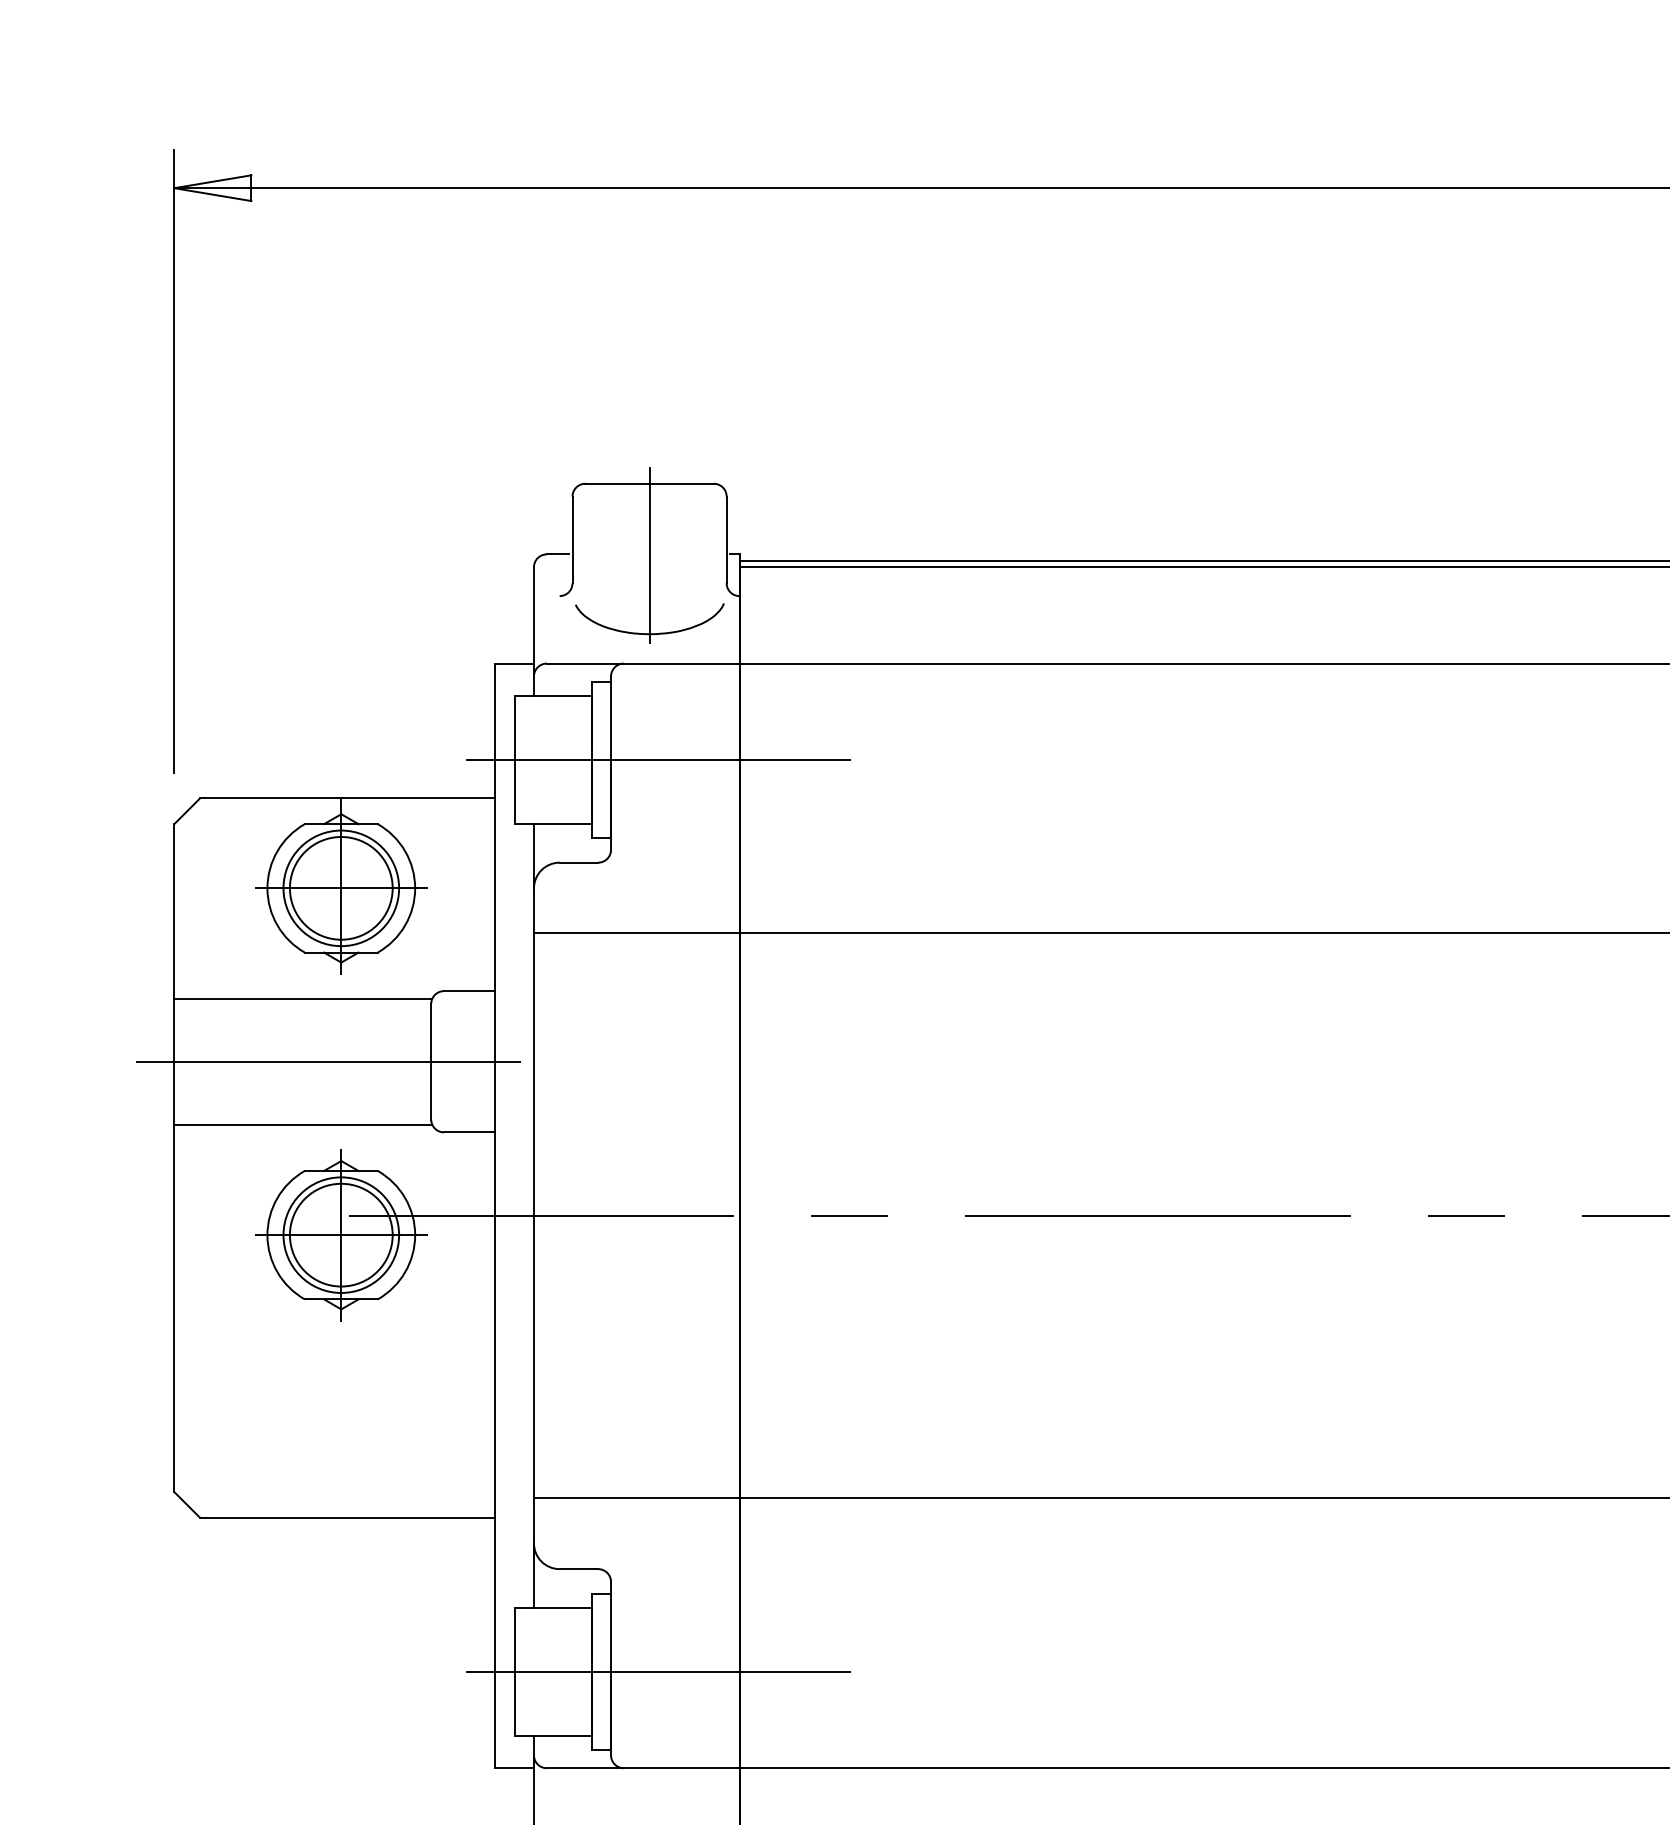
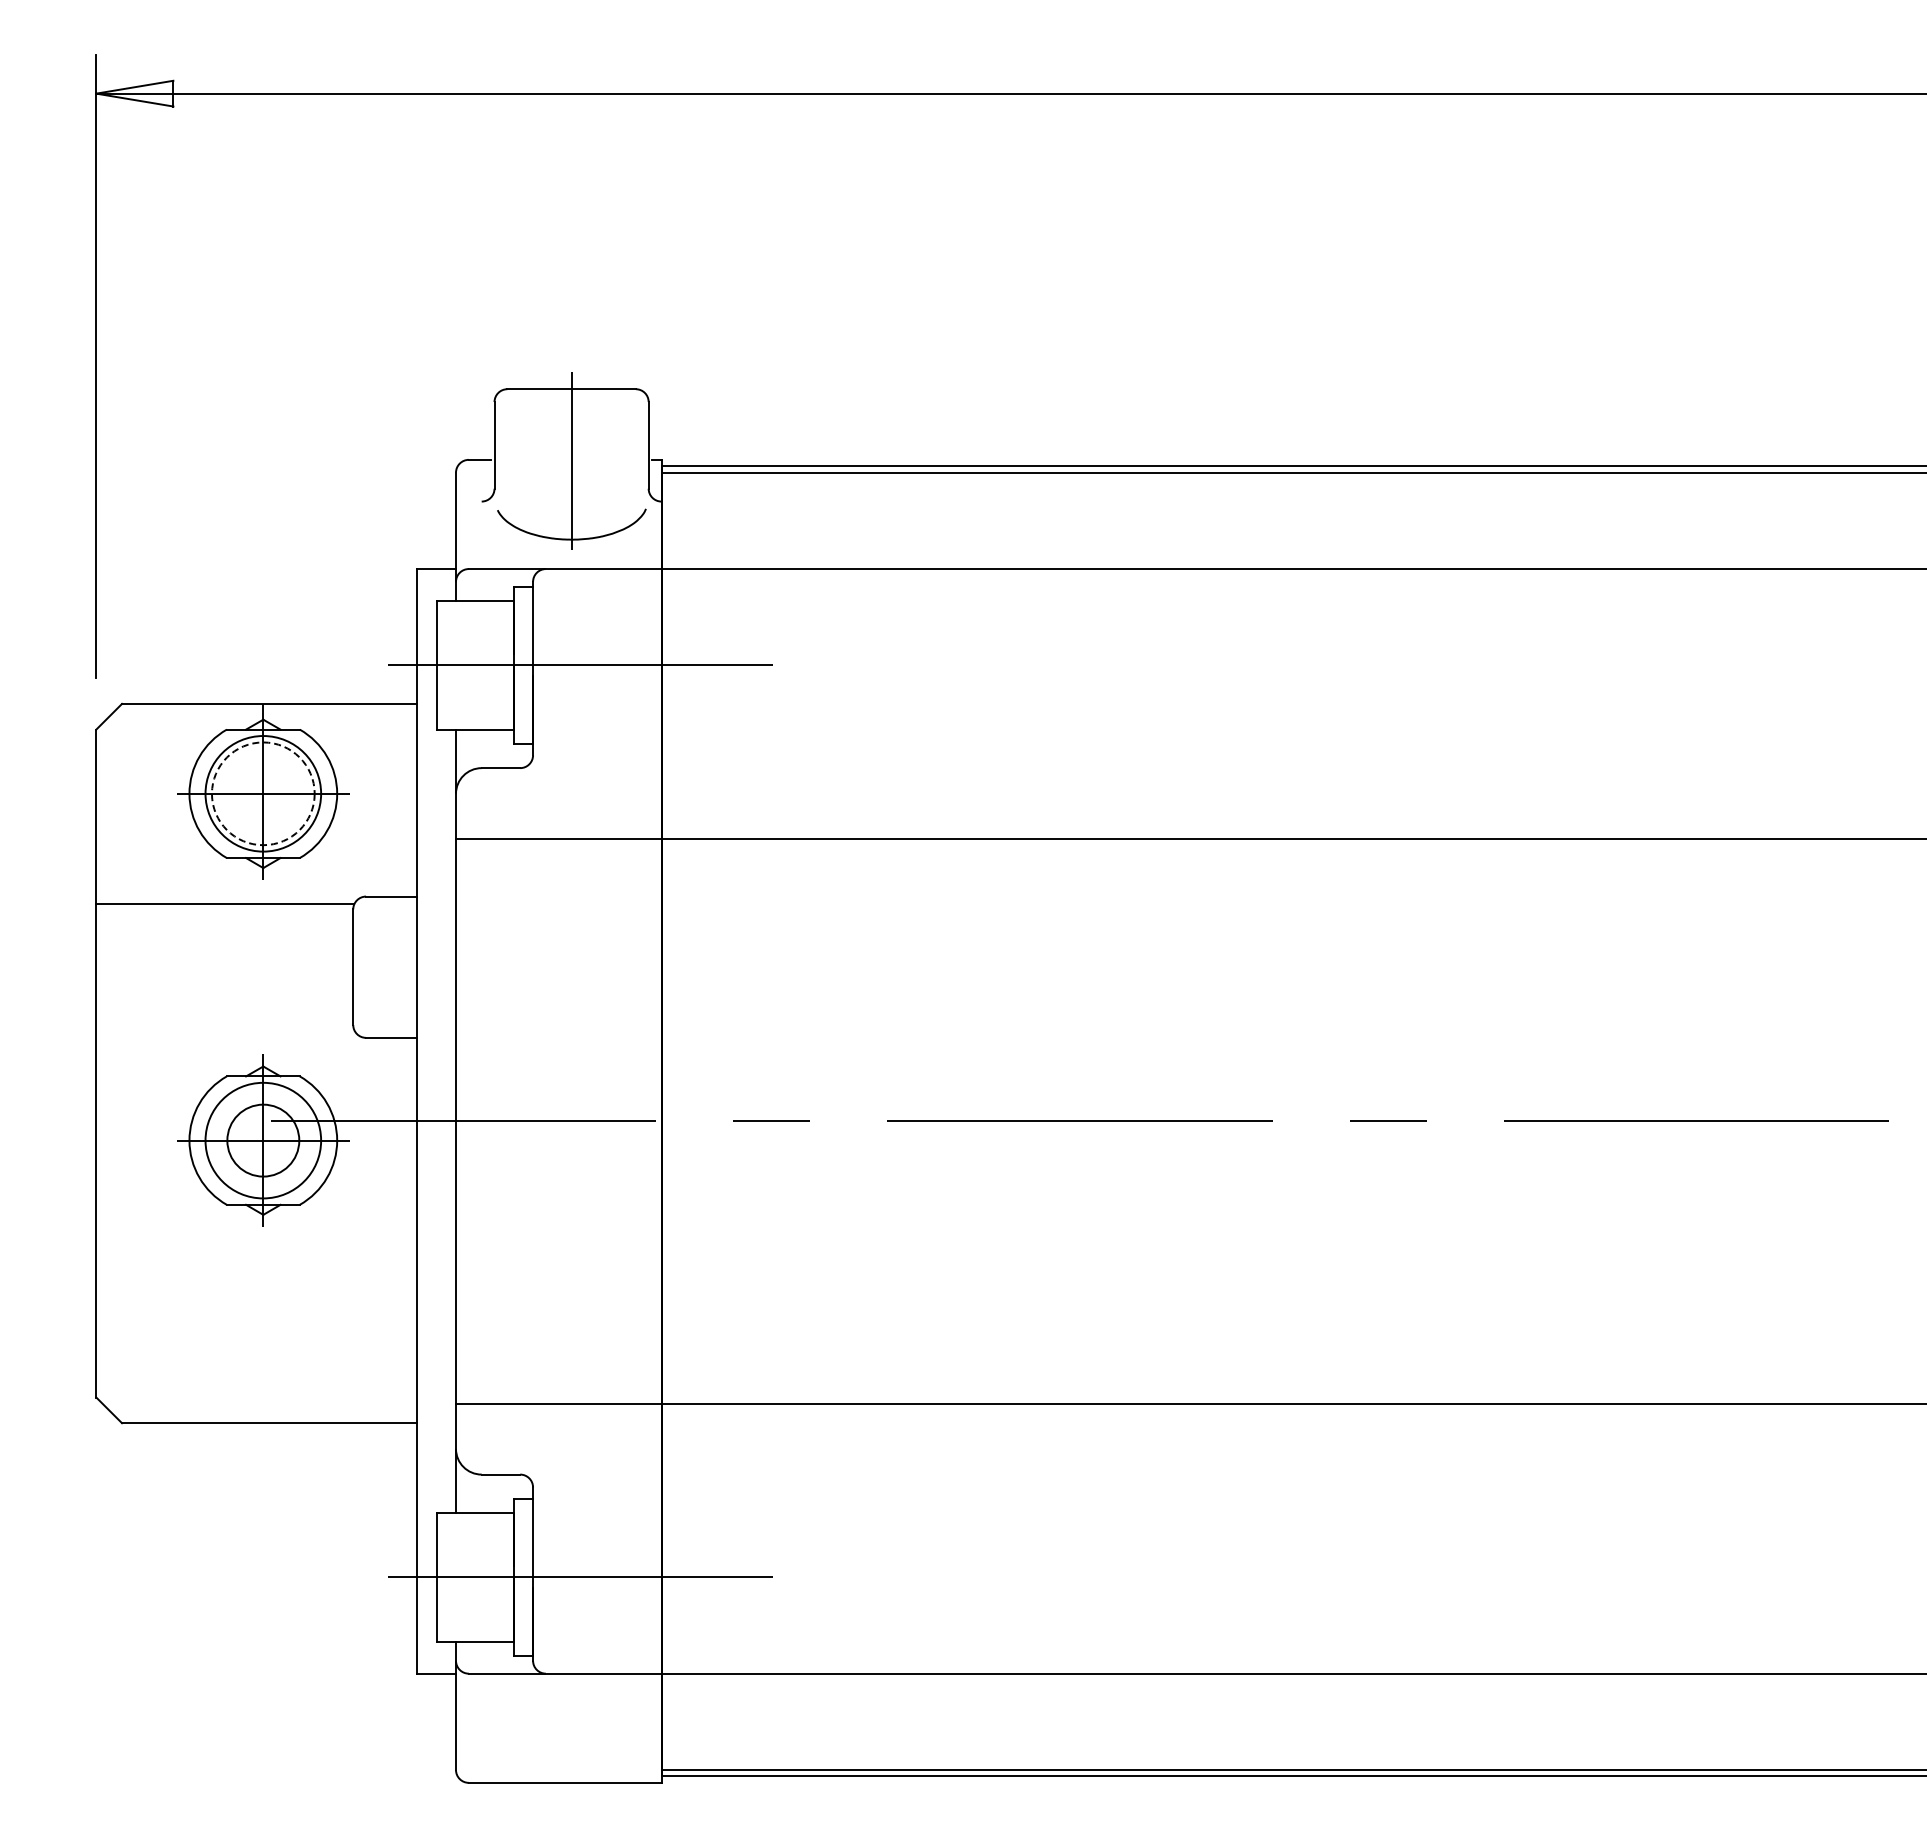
circle: (340, 888) -> (262, 793), solid -> dashed
line: (319, 1062) -> (241, 967), removed
line: (303, 1125) -> (225, 1030), removed
circle: (340, 1235) -> (262, 1140), size x0.7

